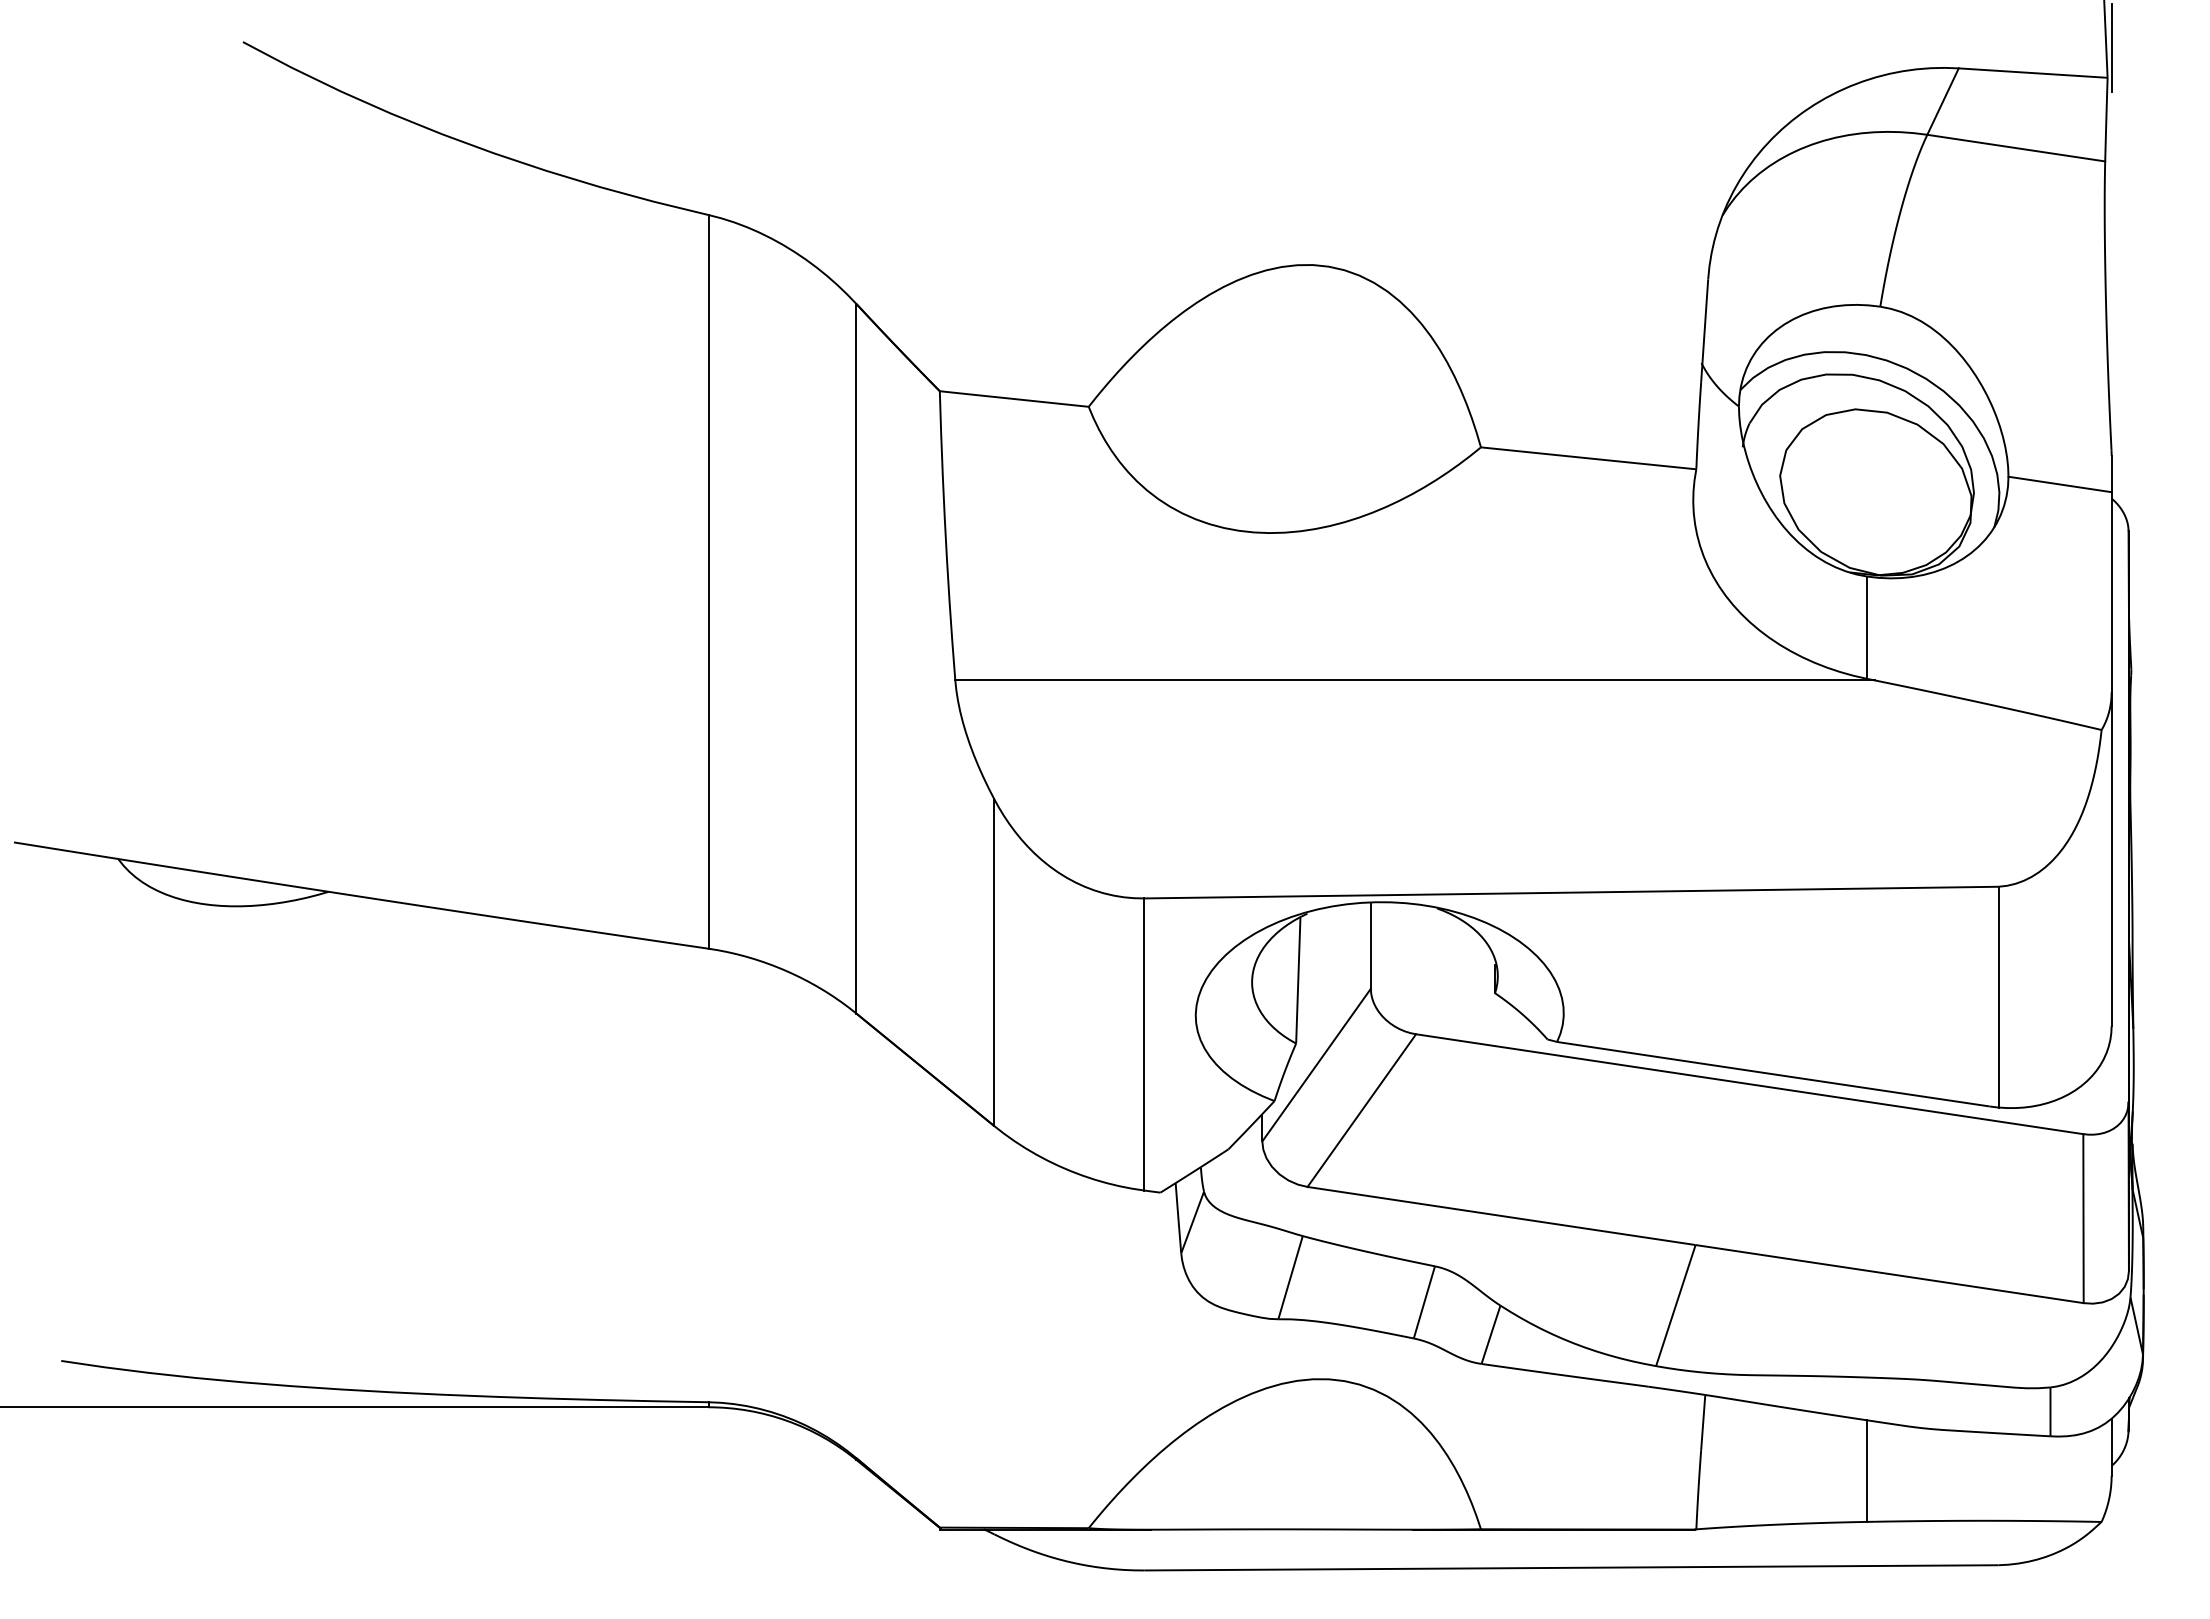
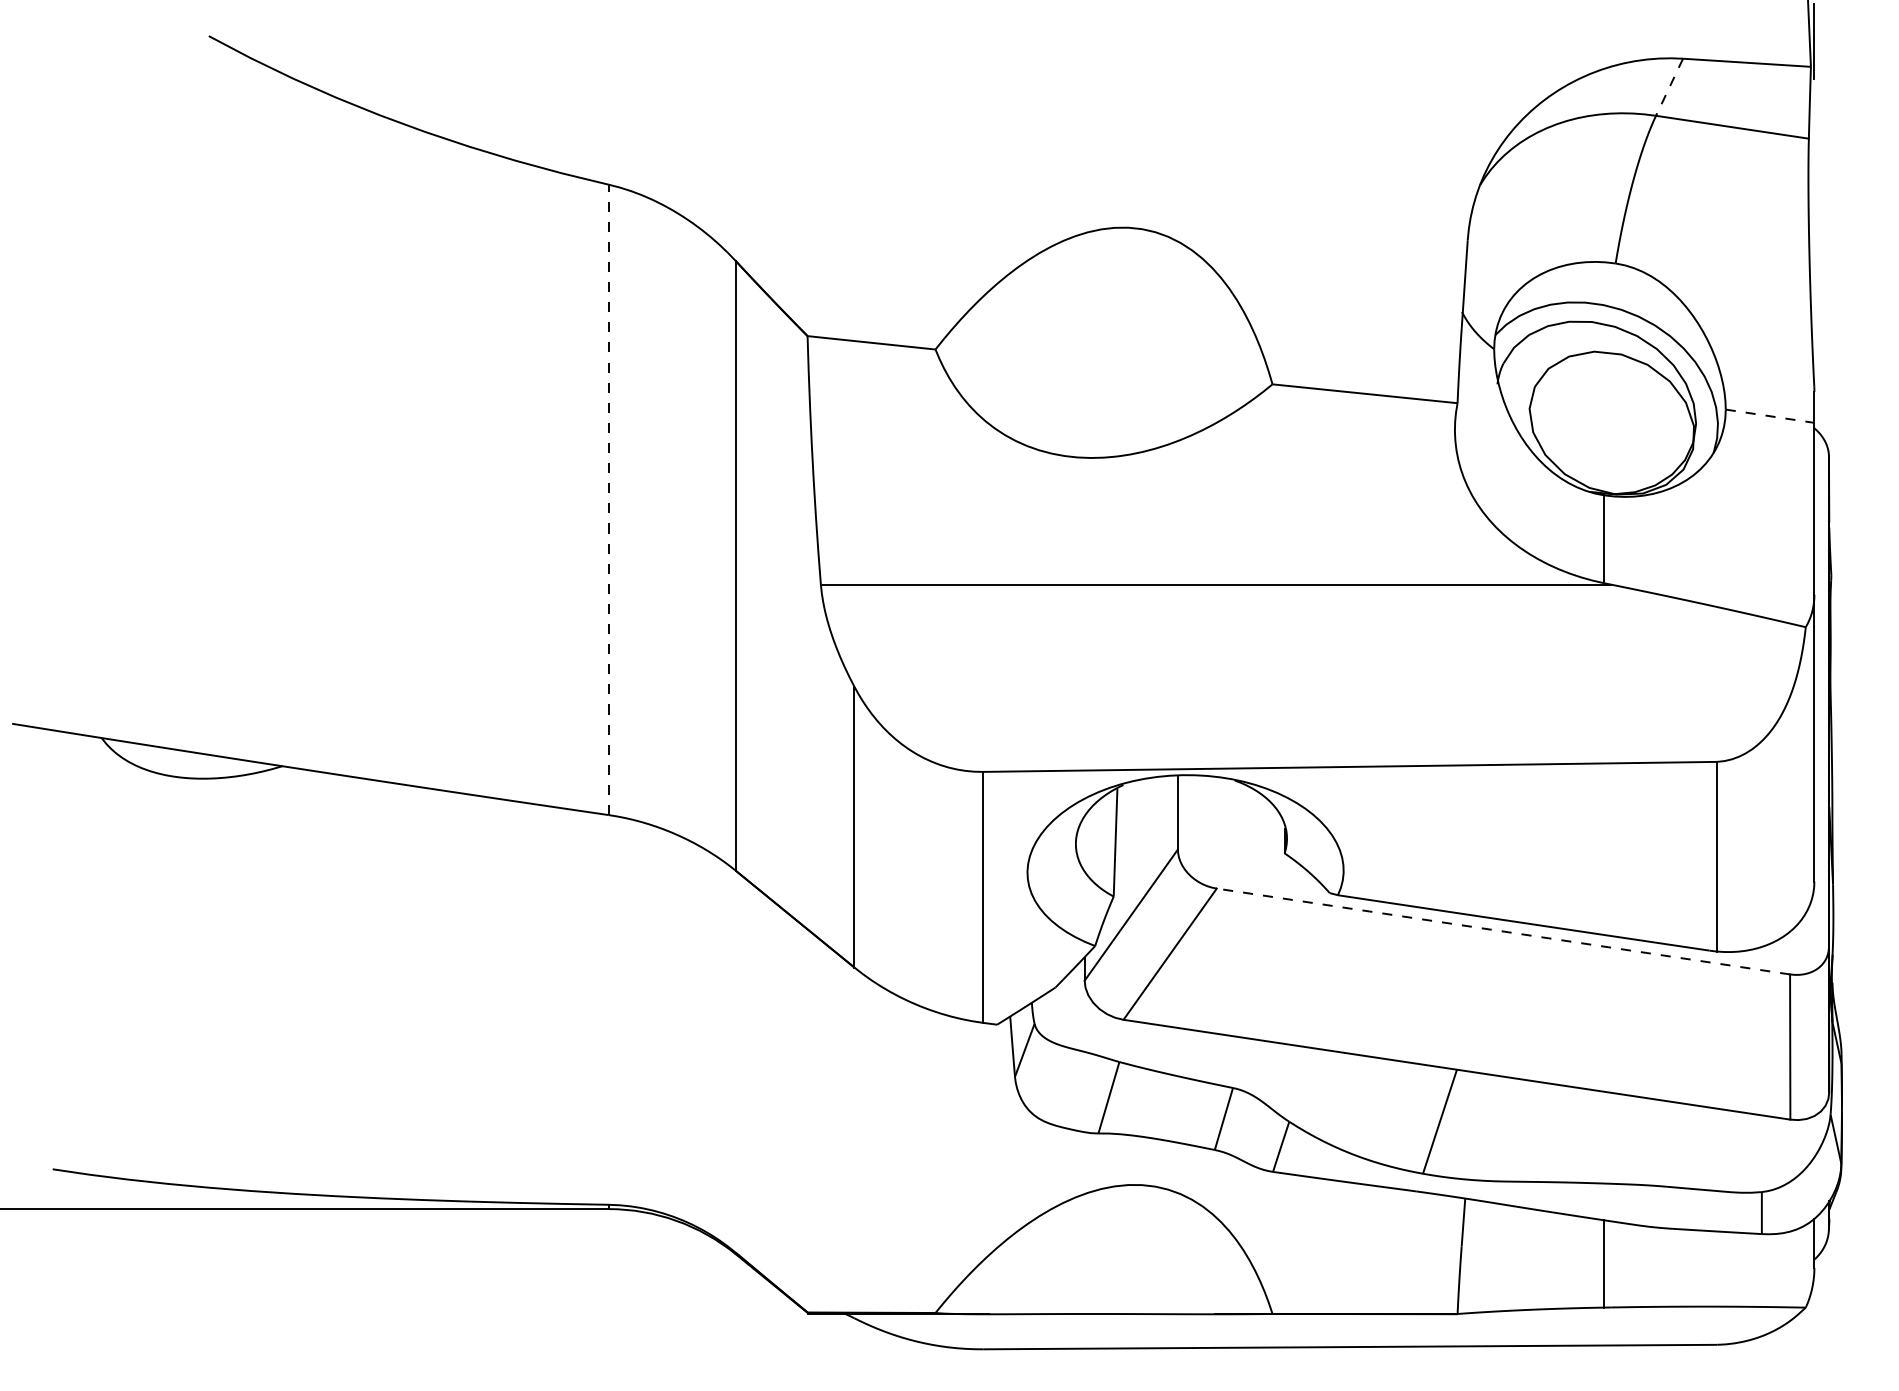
line: (1943, 101) -> (1669, 87), solid -> dashed
line: (2060, 484) -> (1770, 416), solid -> dashed
line: (708, 581) -> (608, 499), solid -> dashed
line: (1749, 1084) -> (1503, 931), solid -> dashed

